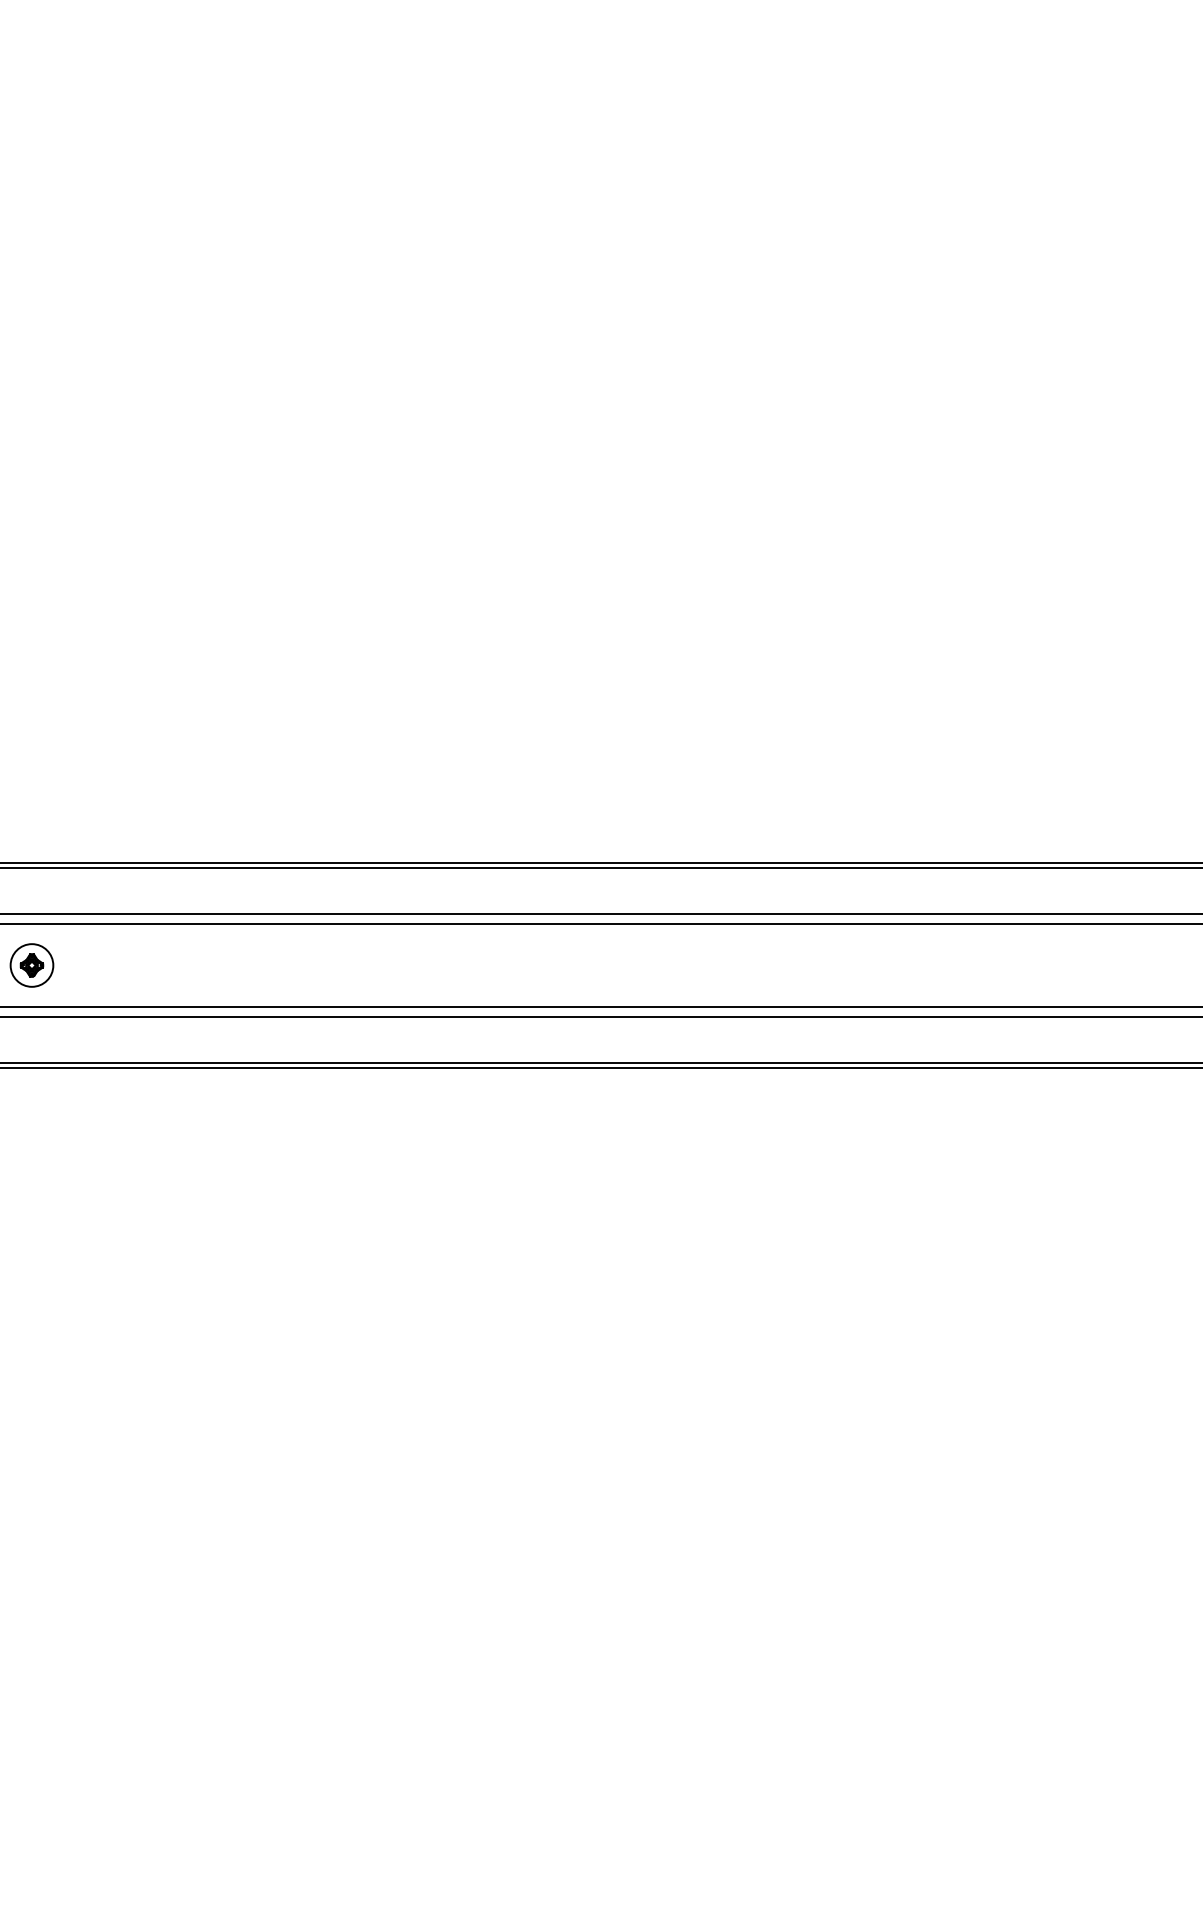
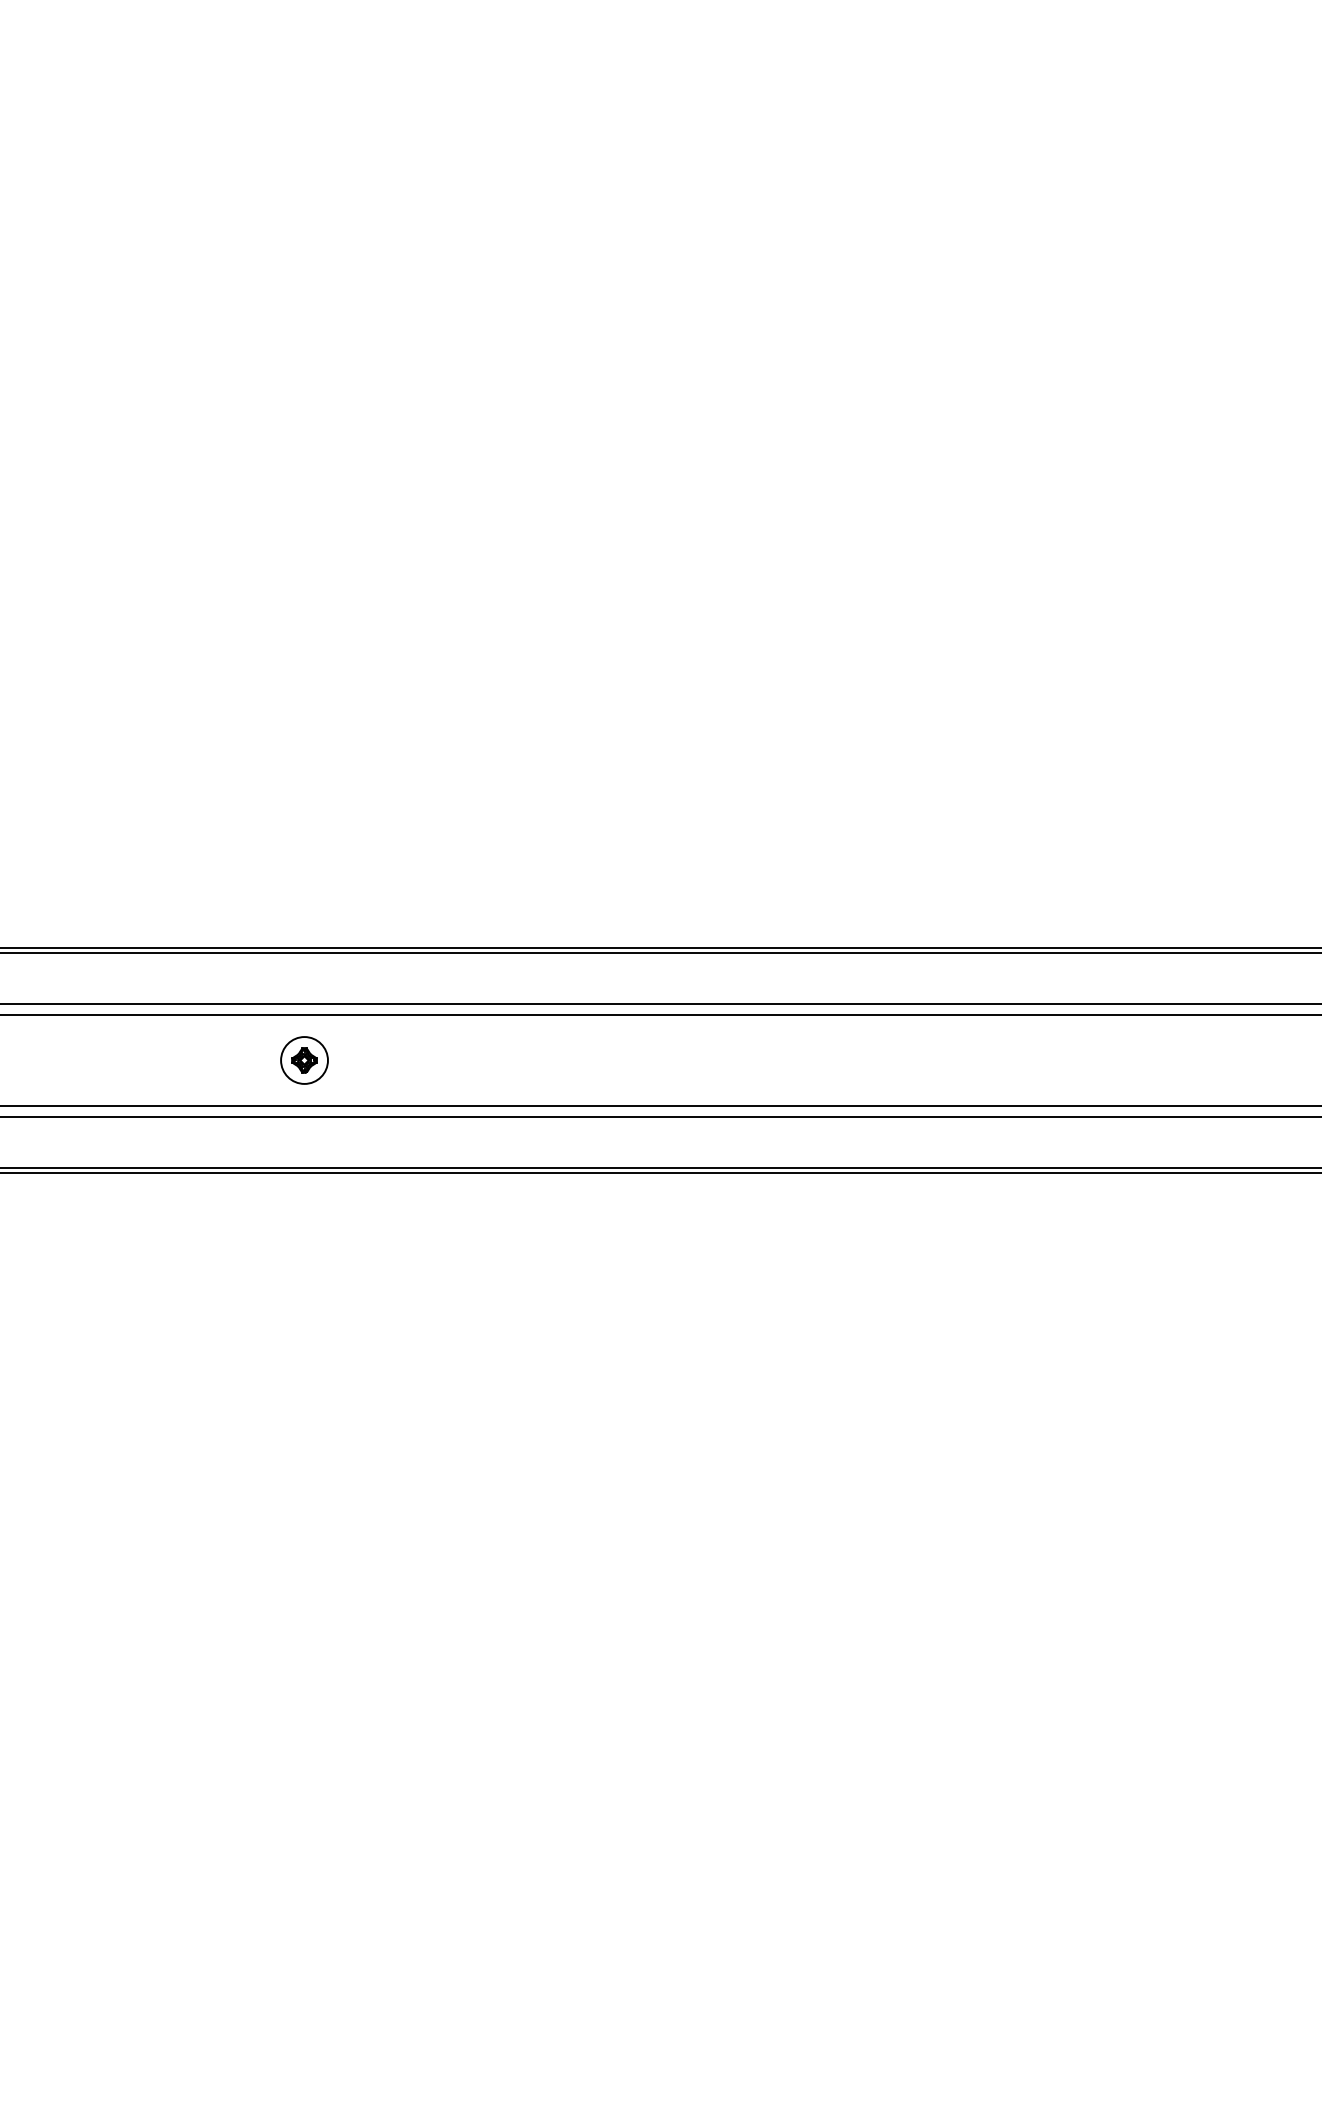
part: (31, 965) -> (303, 1060), moved

